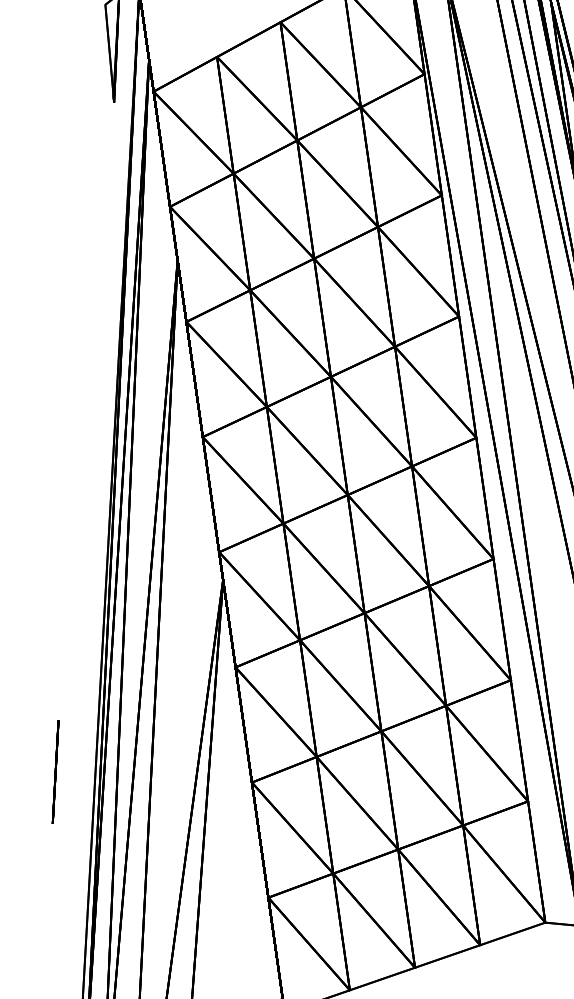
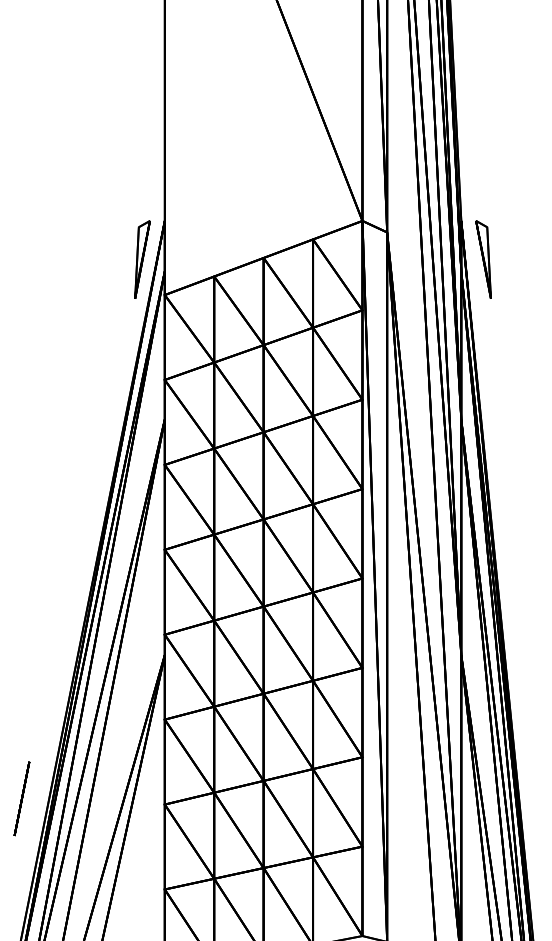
line: (54, 771) -> (21, 798), moved

